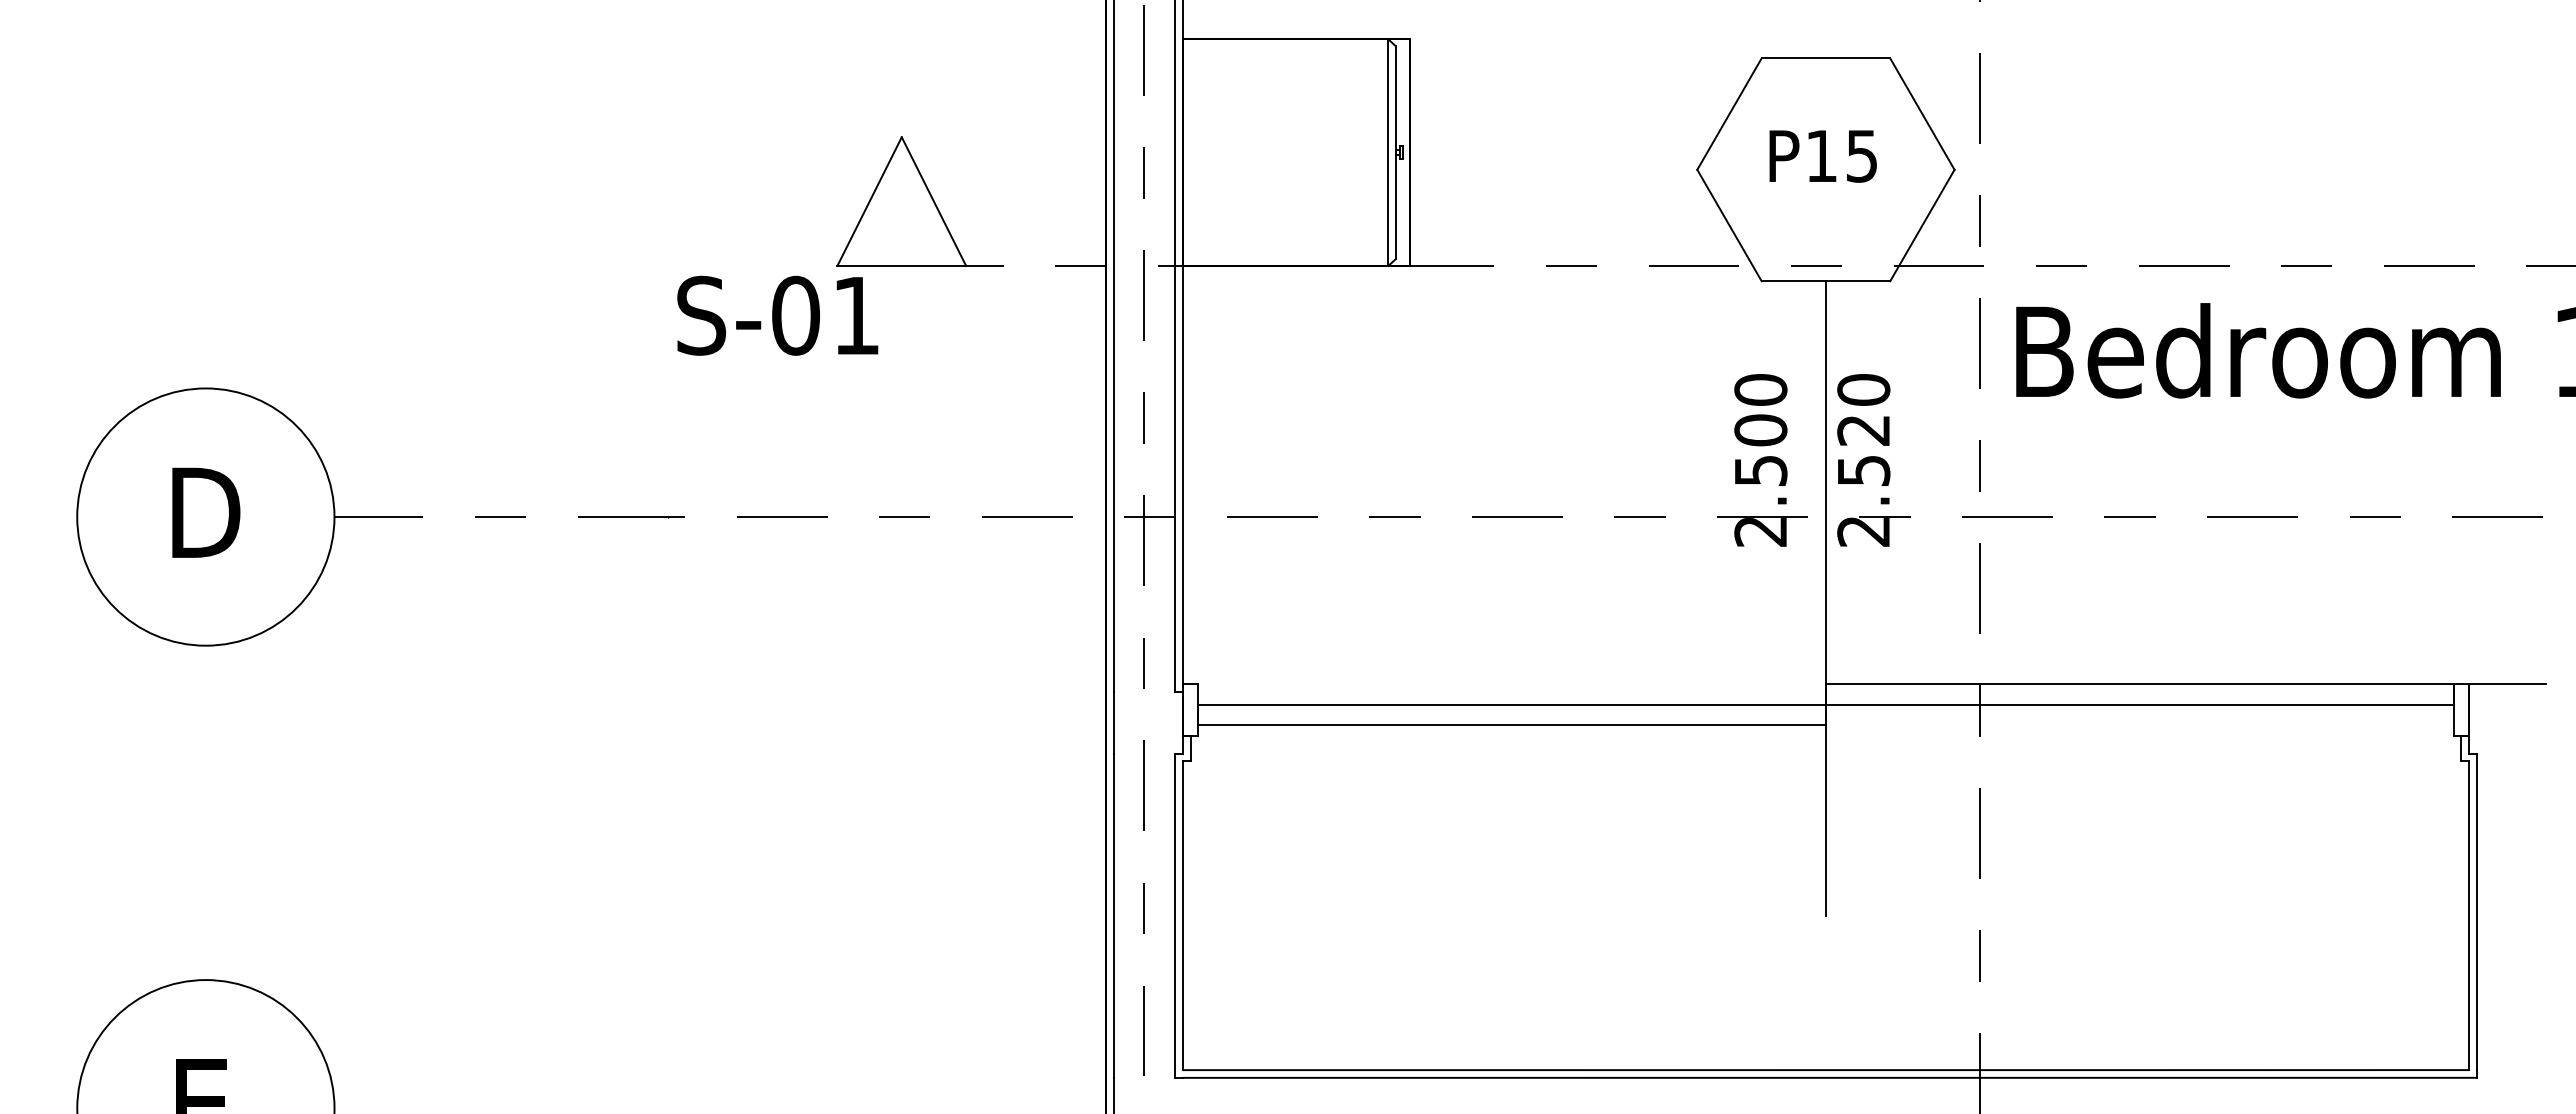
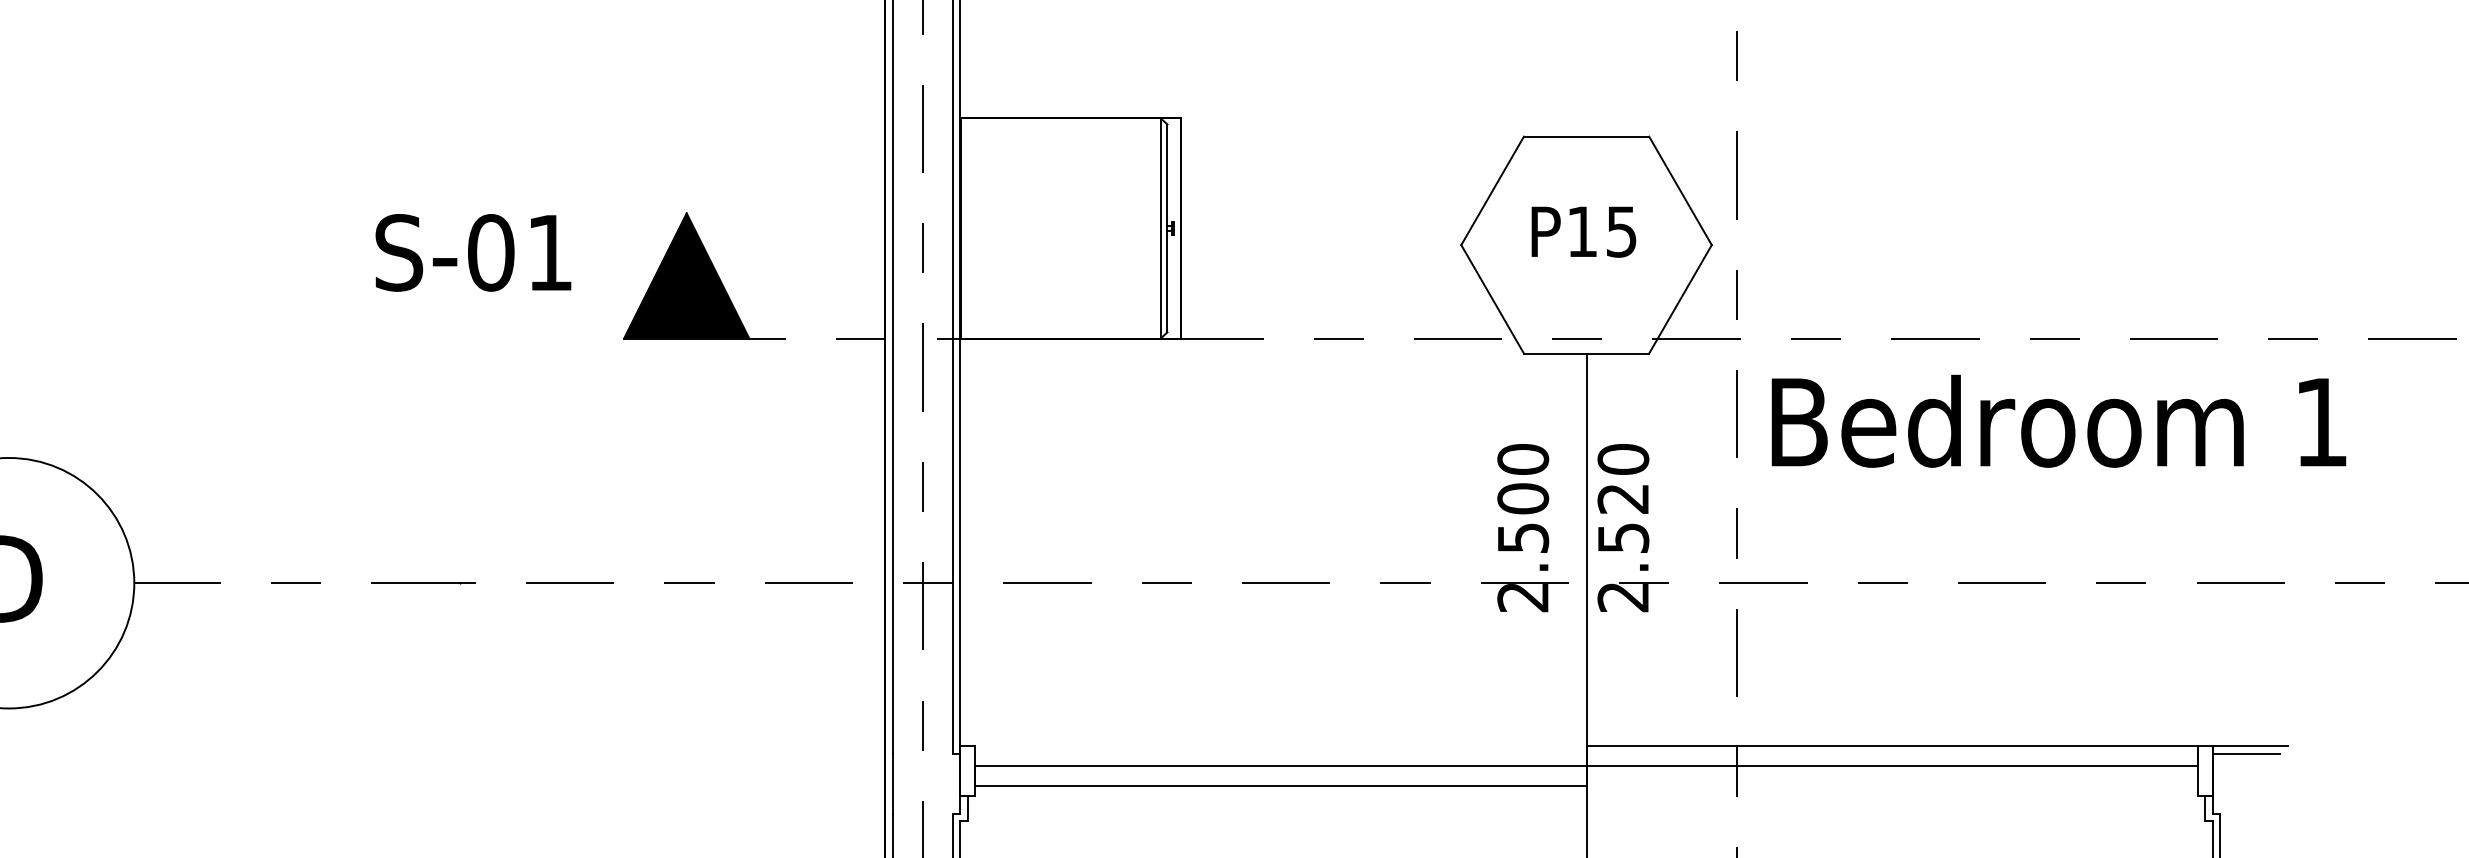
fill: (901, 201) -> (686, 275), added
text: (777, 315) -> (473, 252), moved
line: (2503, 692) -> (2246, 754), added

